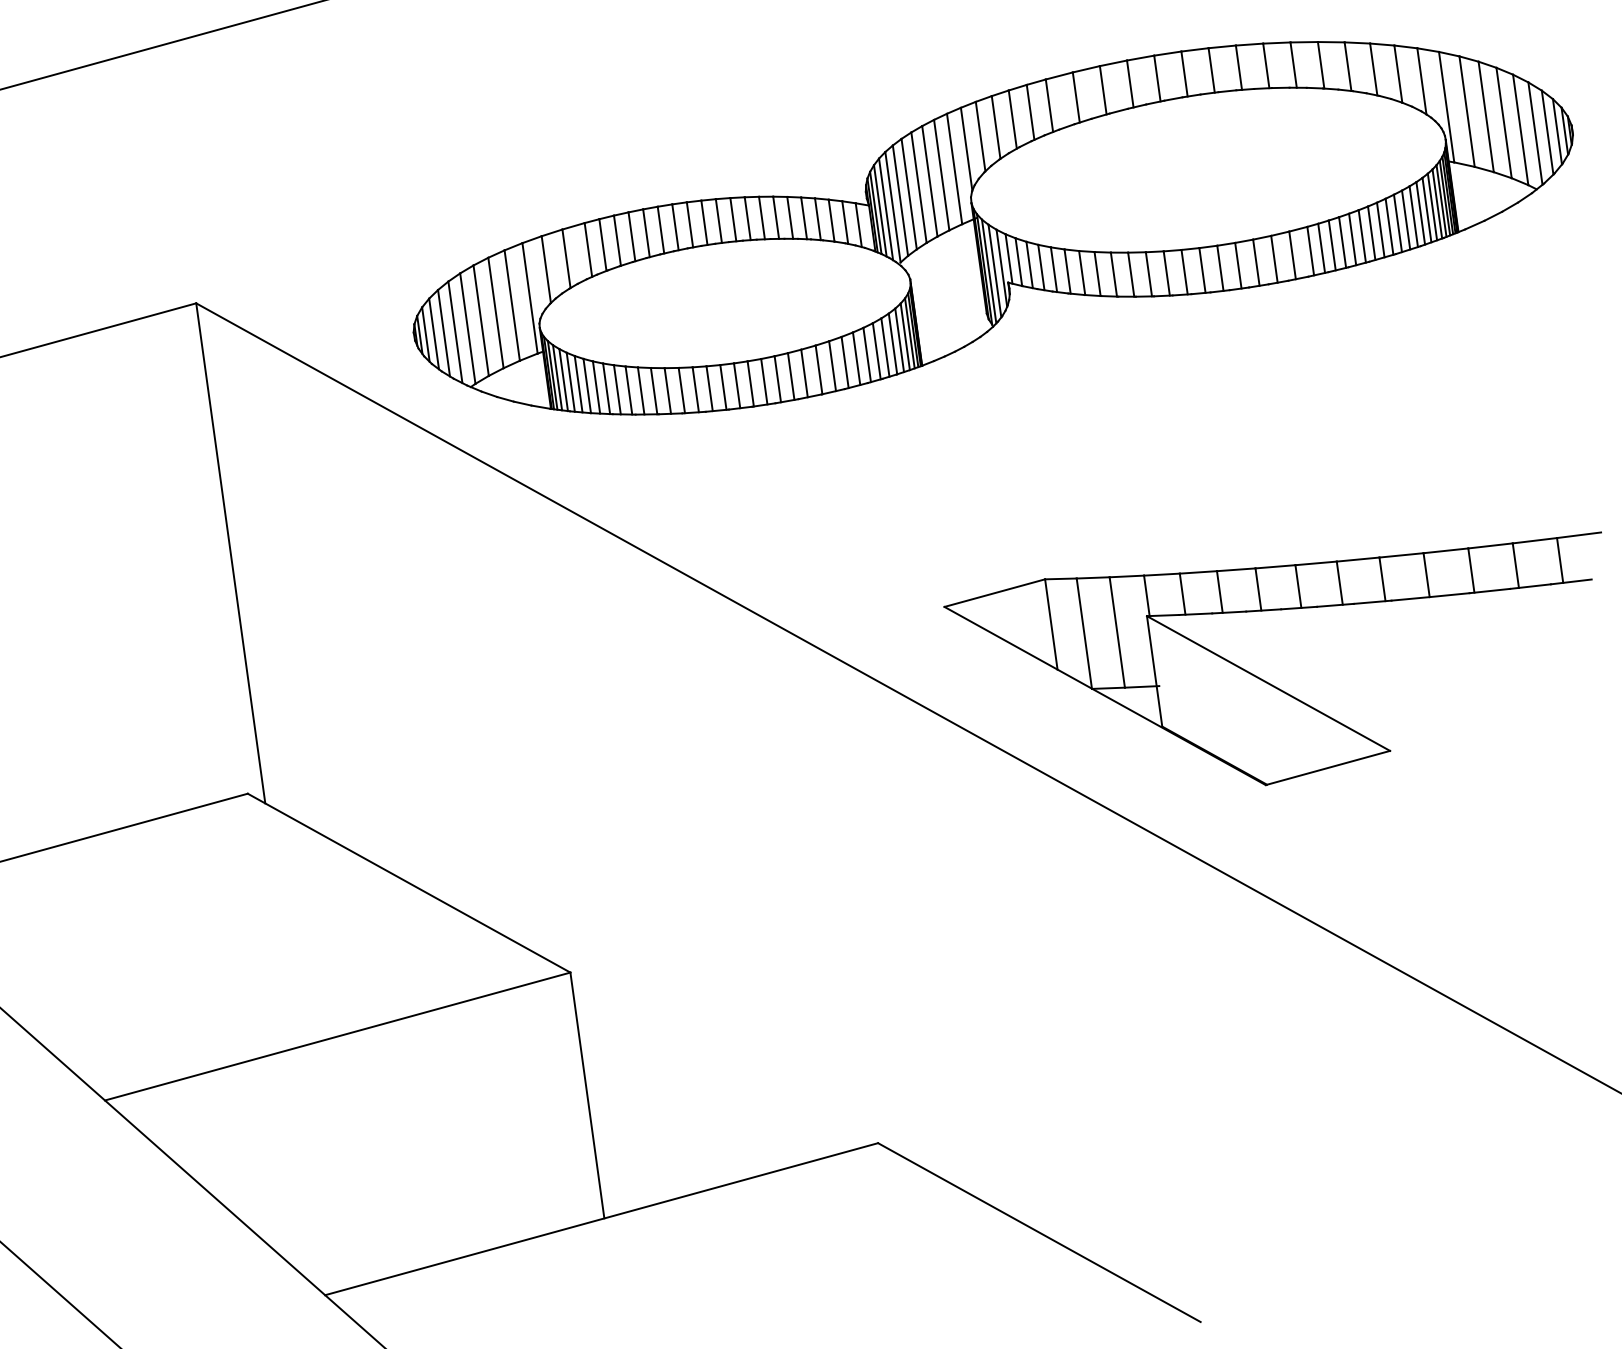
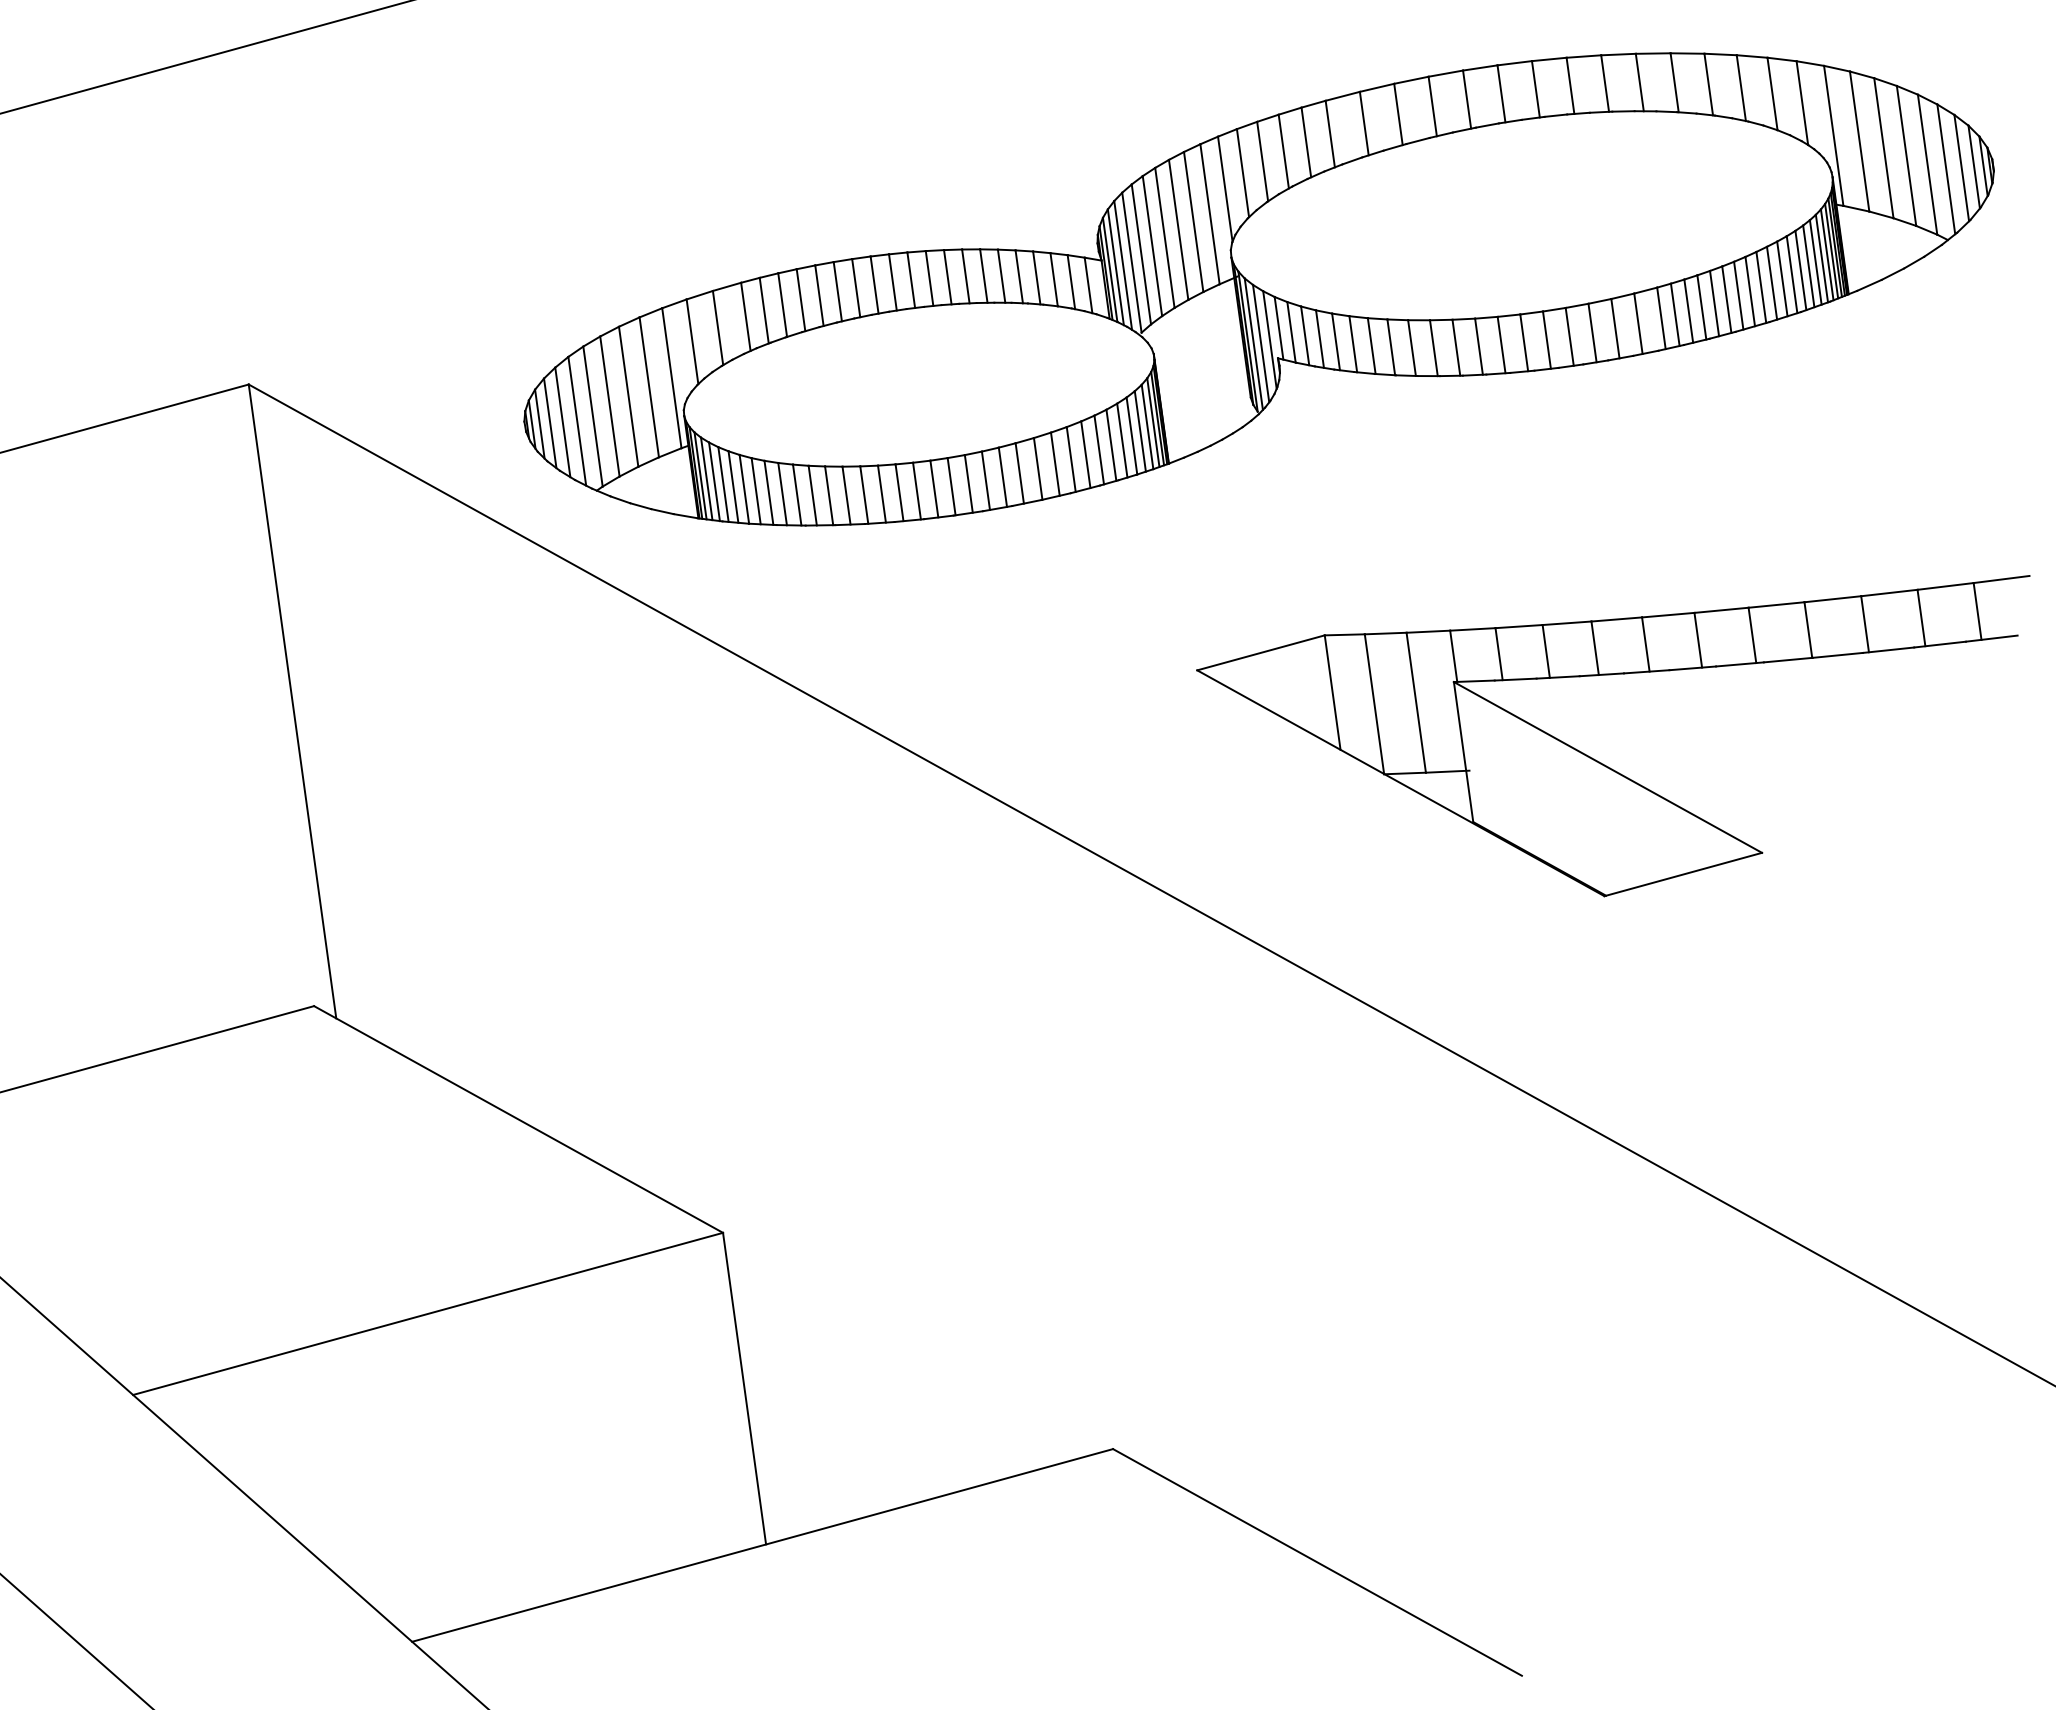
part: (1263, 679) -> (1601, 762), moved

